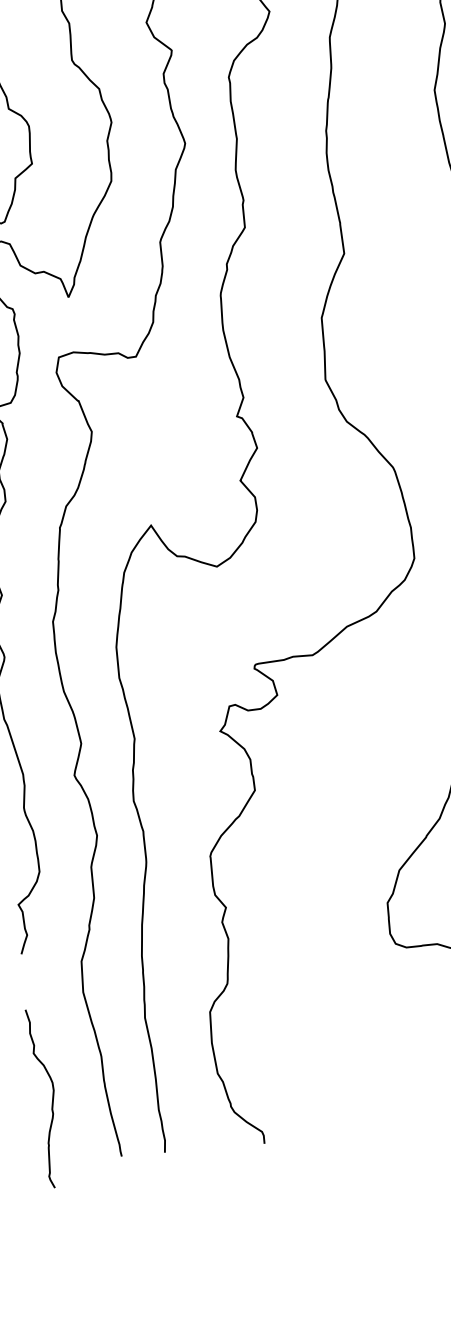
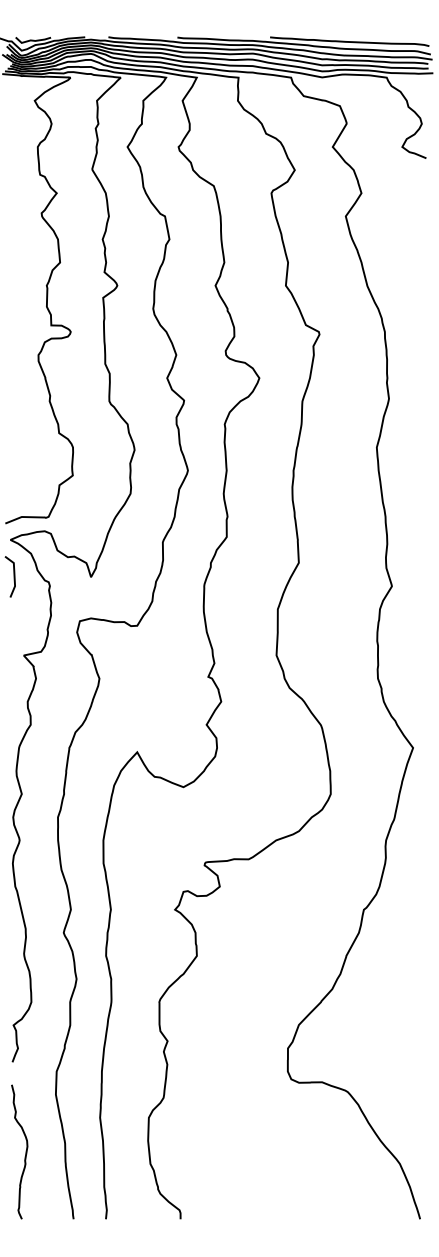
curve: (51, 1097) -> (25, 1151), moved

